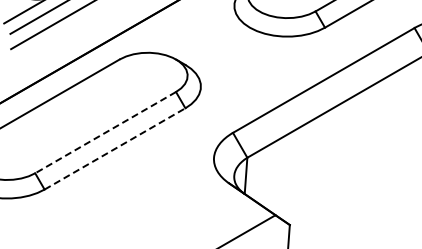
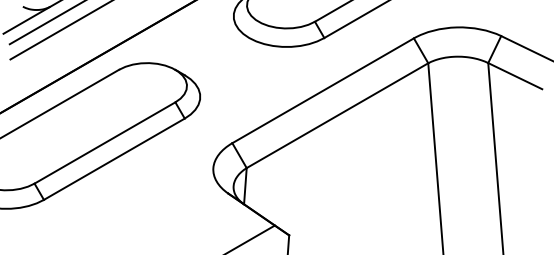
line: (105, 133) -> (104, 143), dashed -> solid
line: (115, 149) -> (114, 159), dashed -> solid

